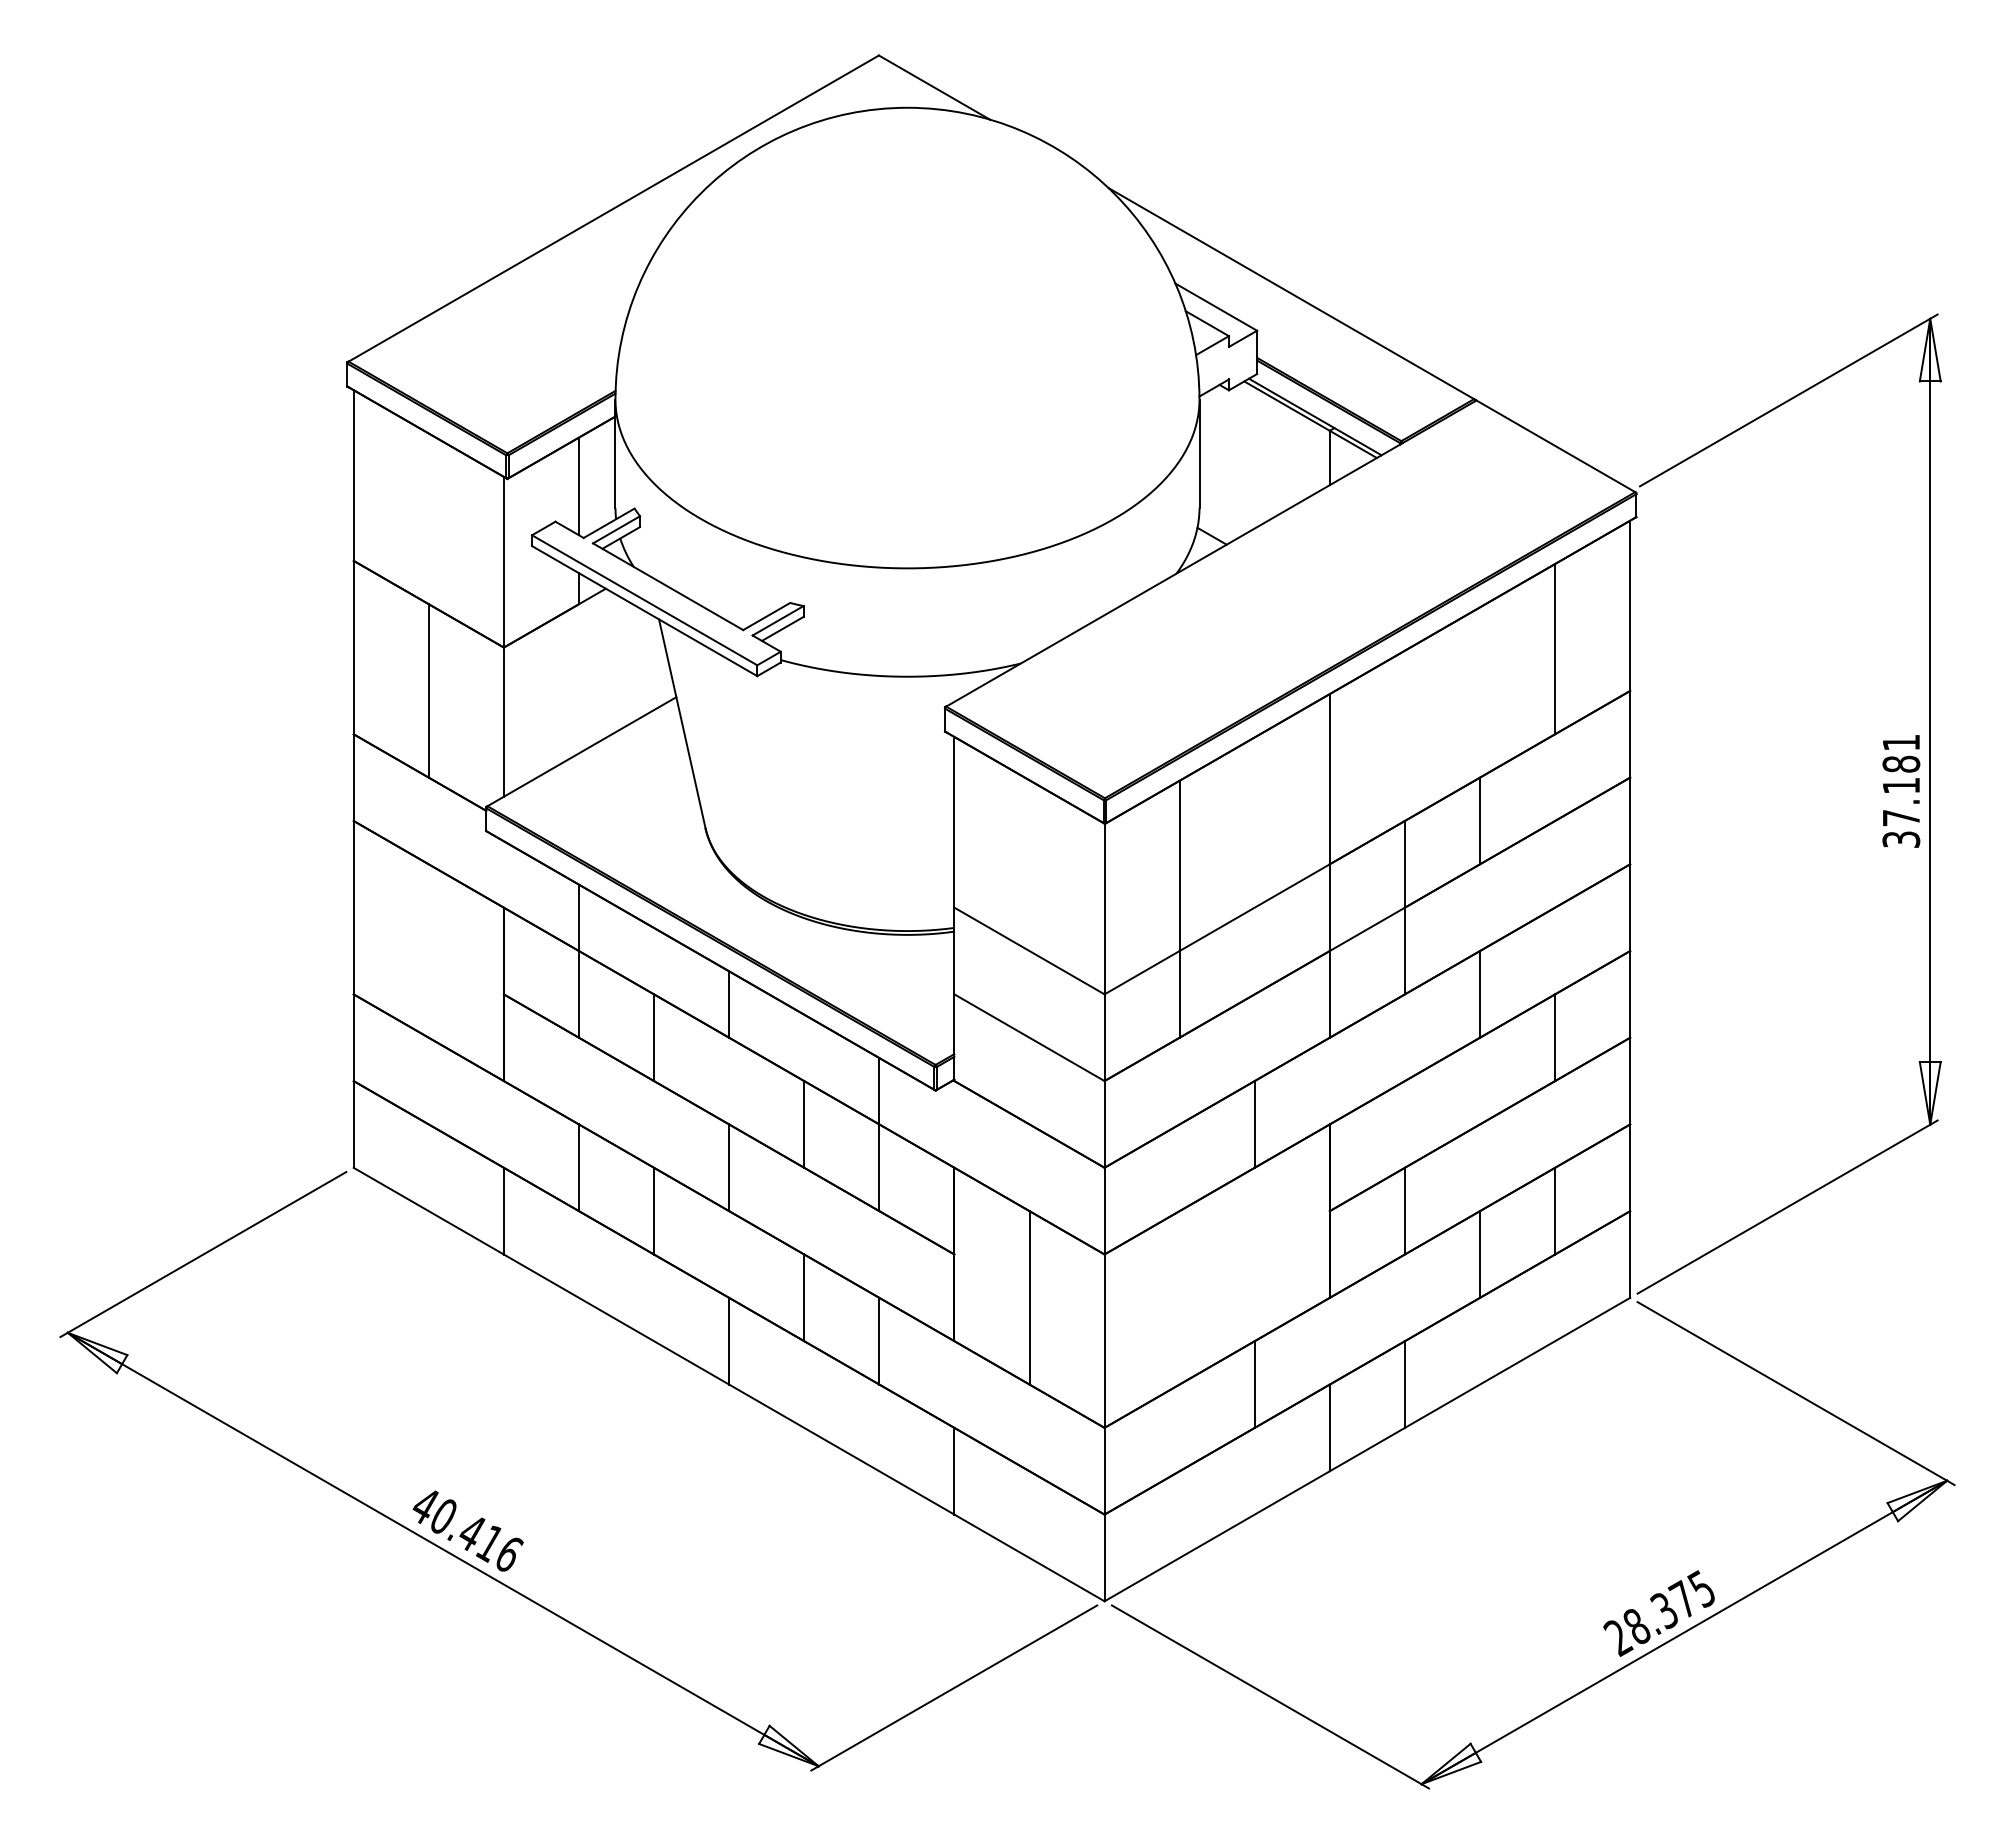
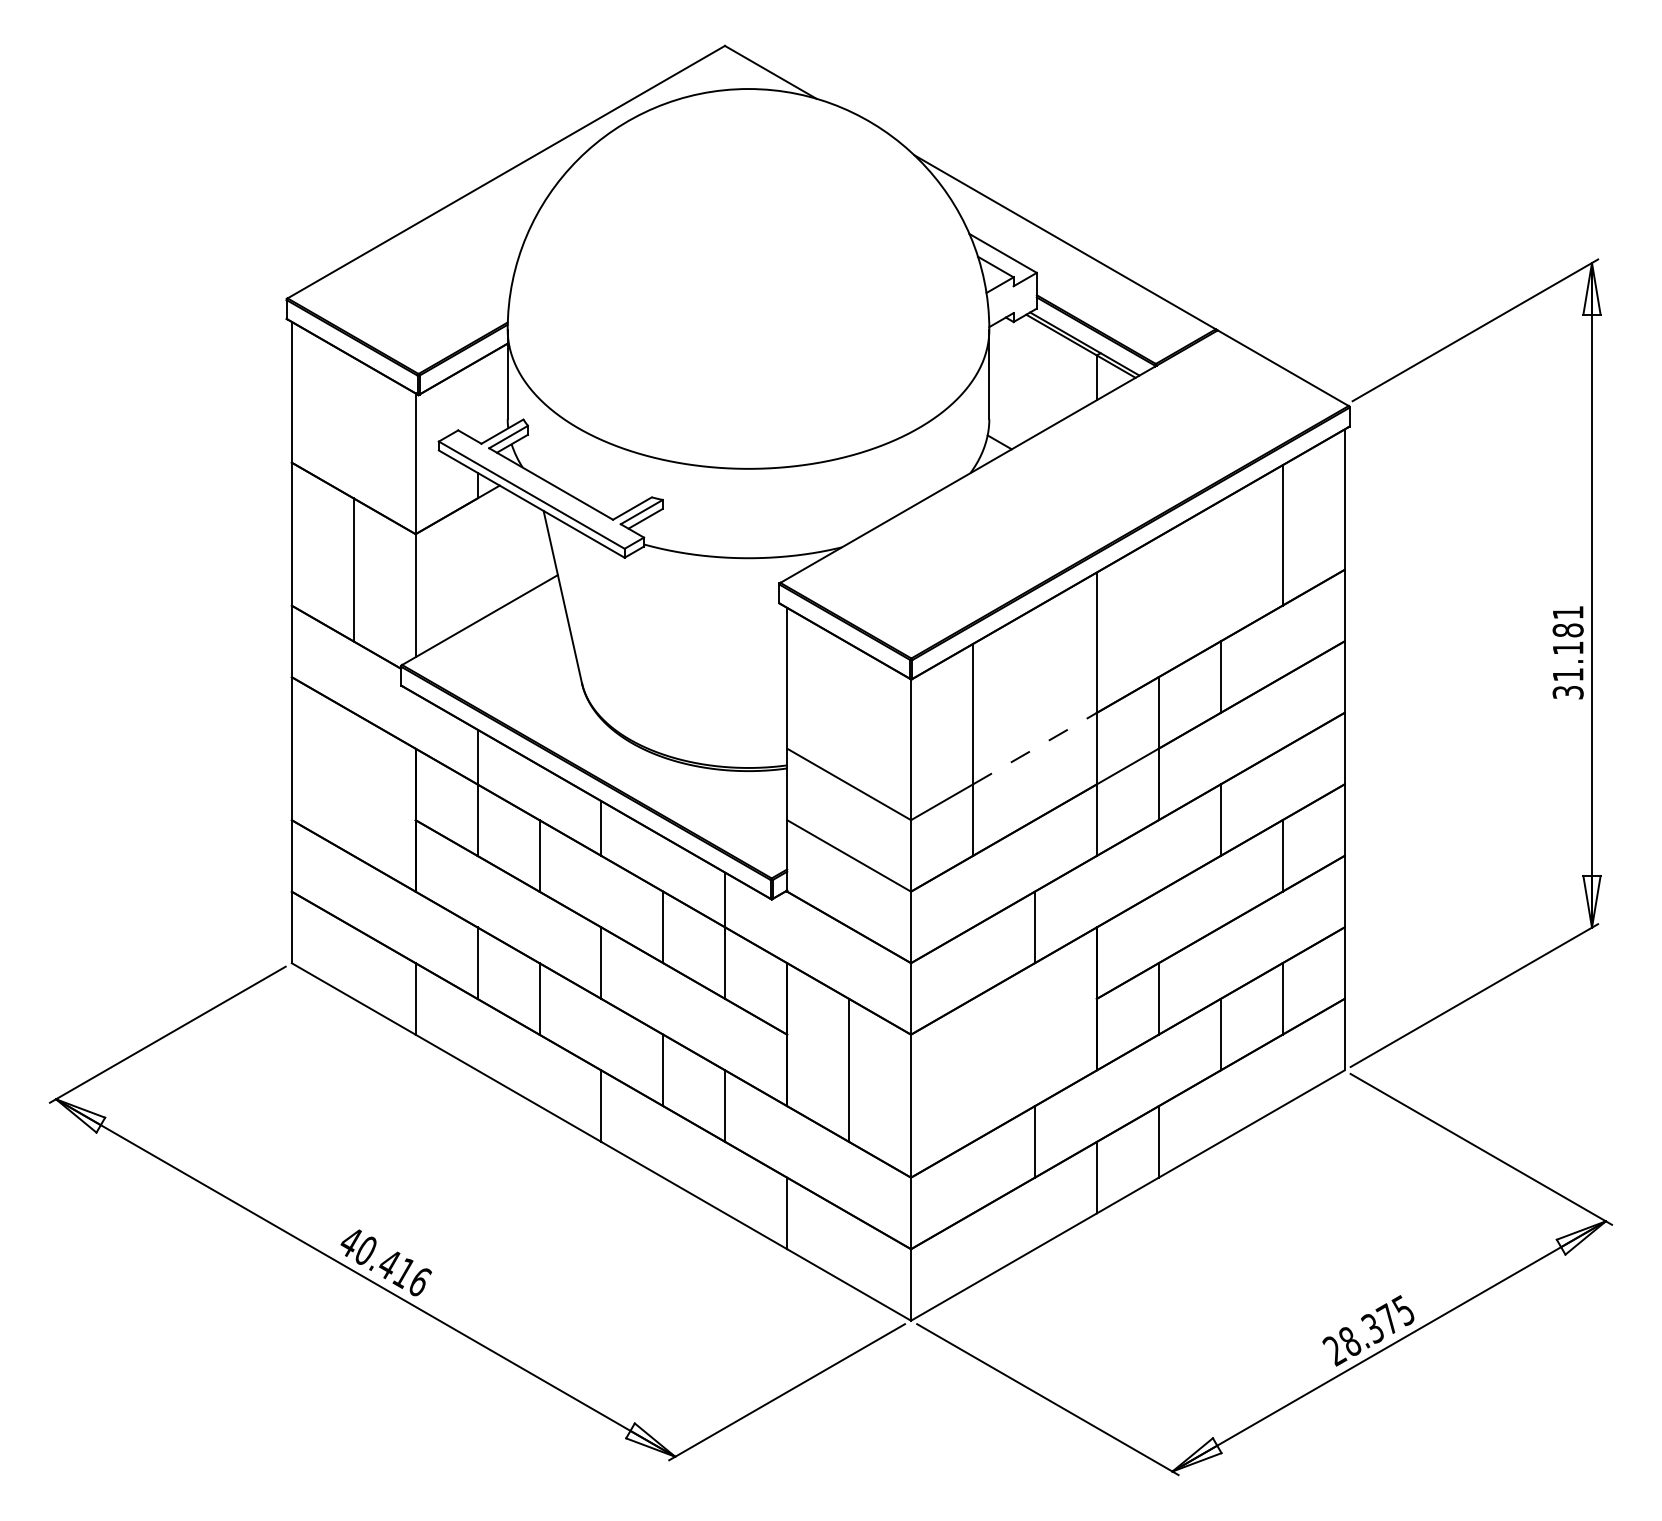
line: (578, 486) -> (477, 401), removed
text: (1901, 818) -> (1568, 675), 37.181 -> 31.181
line: (1254, 907) -> (1034, 748), solid -> dashed

